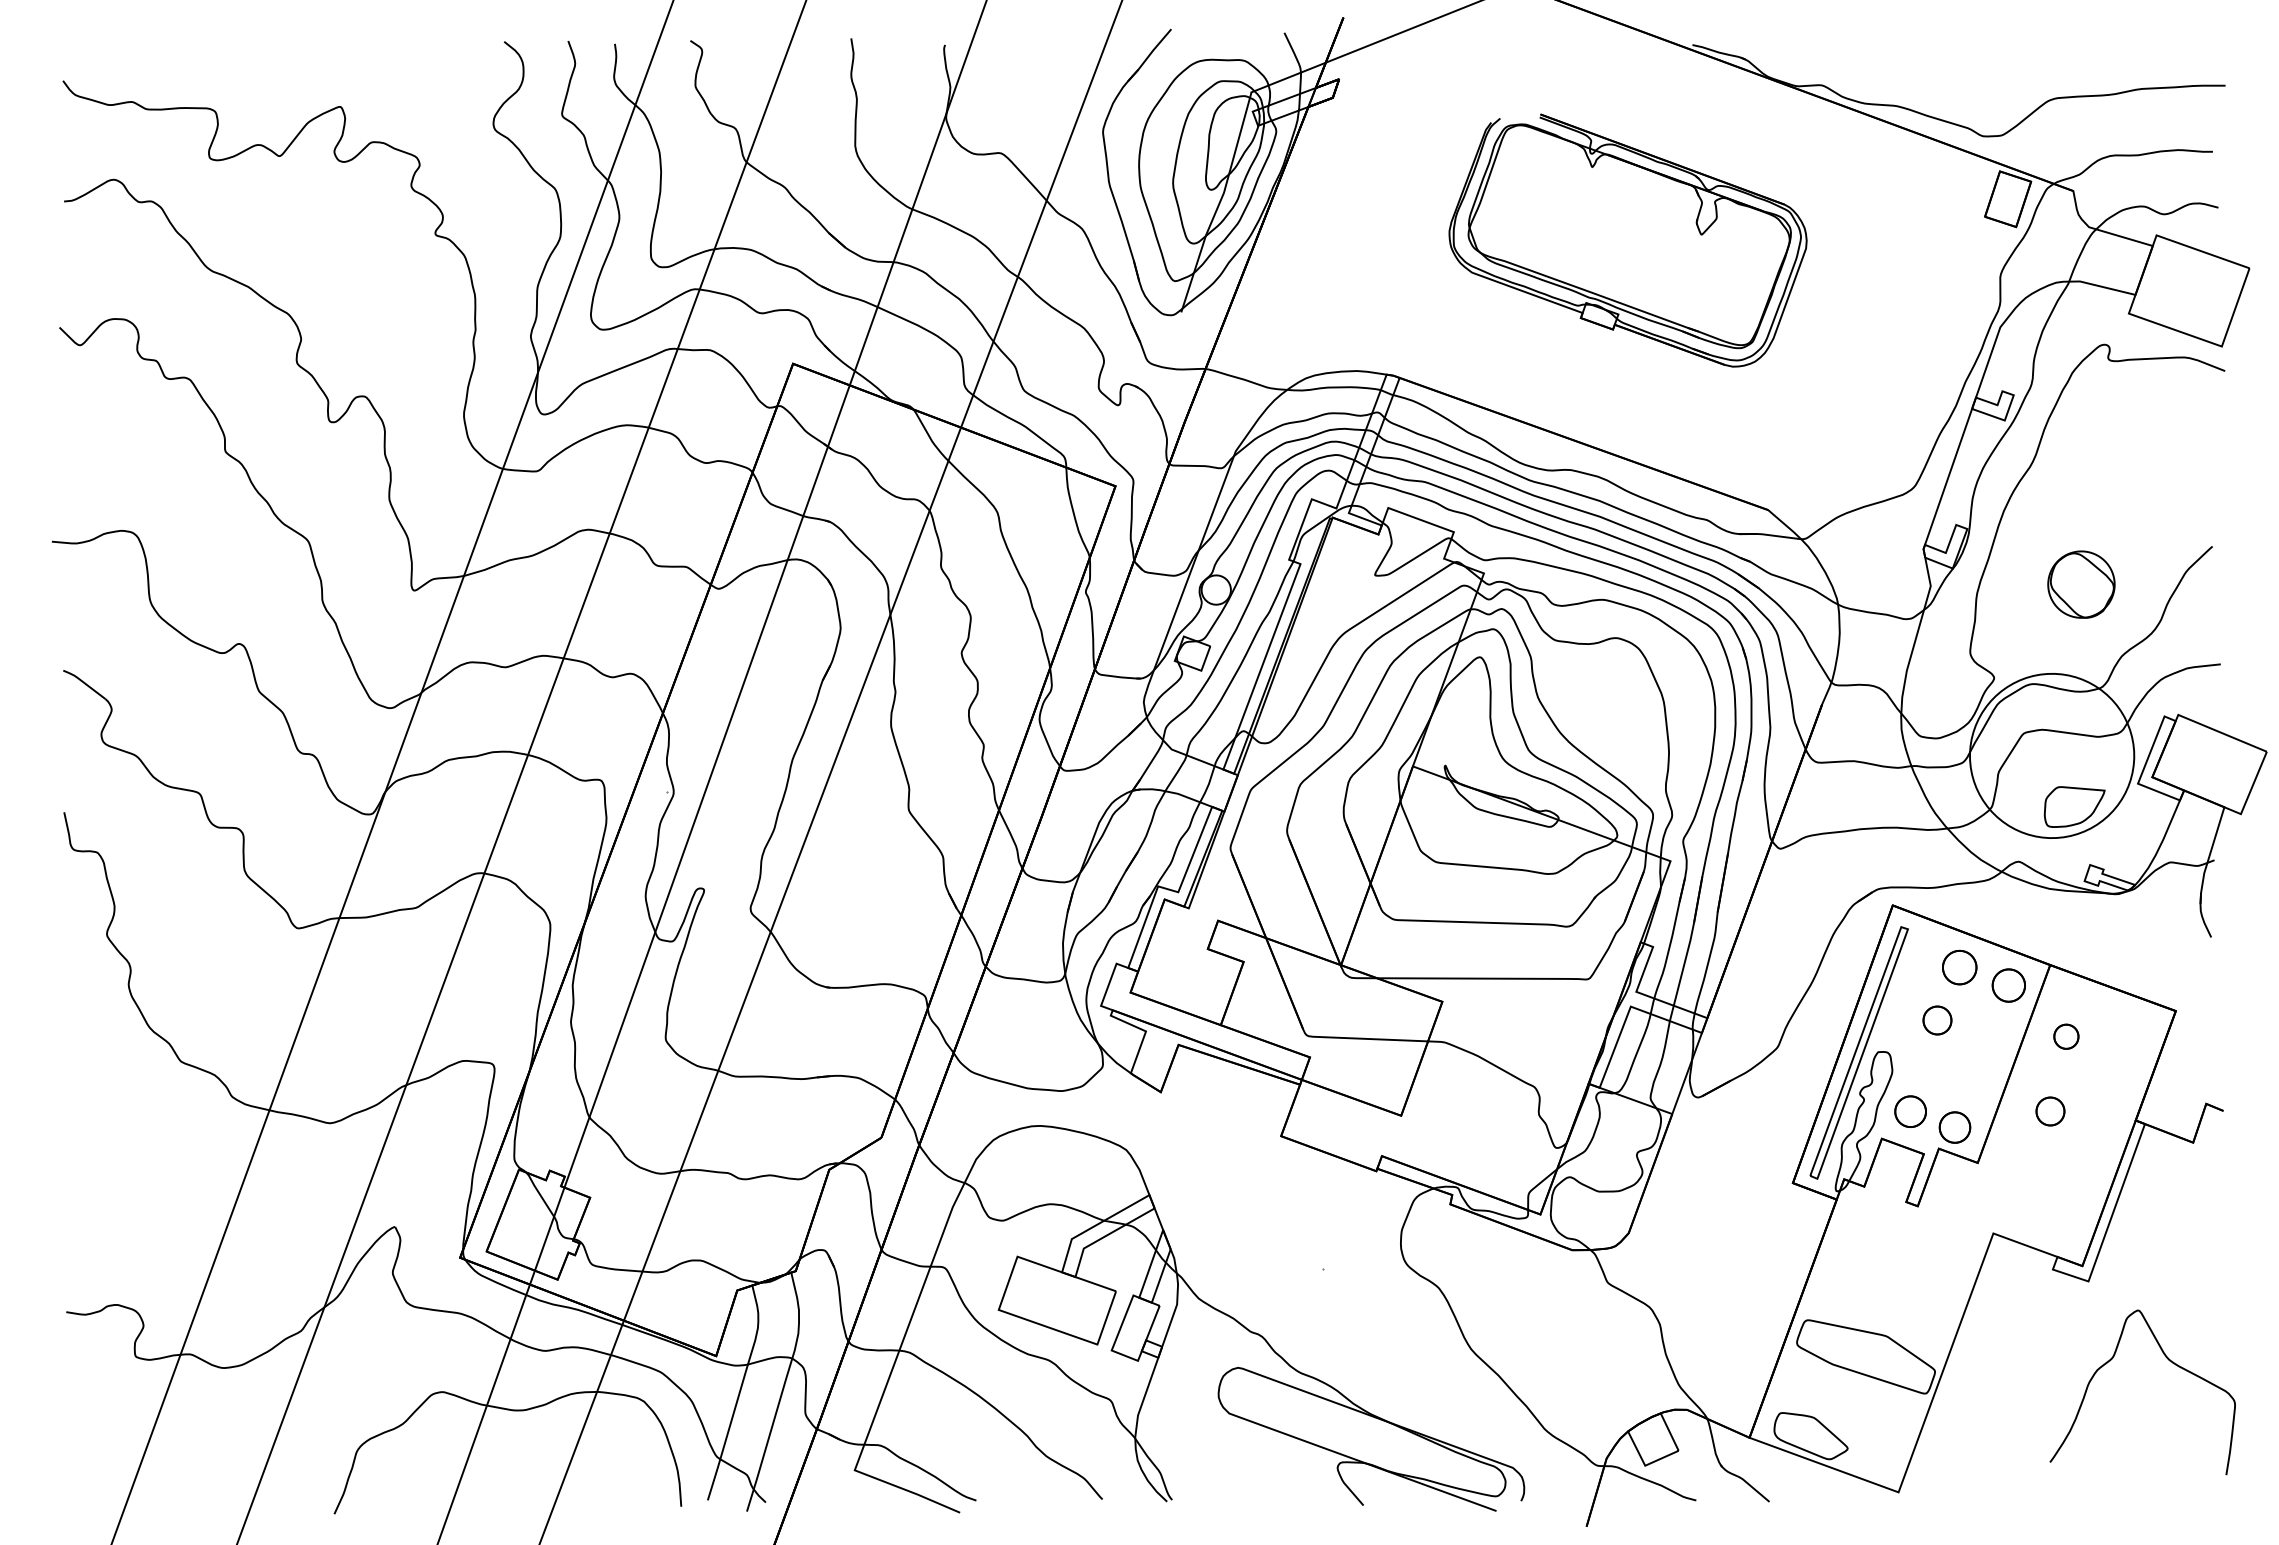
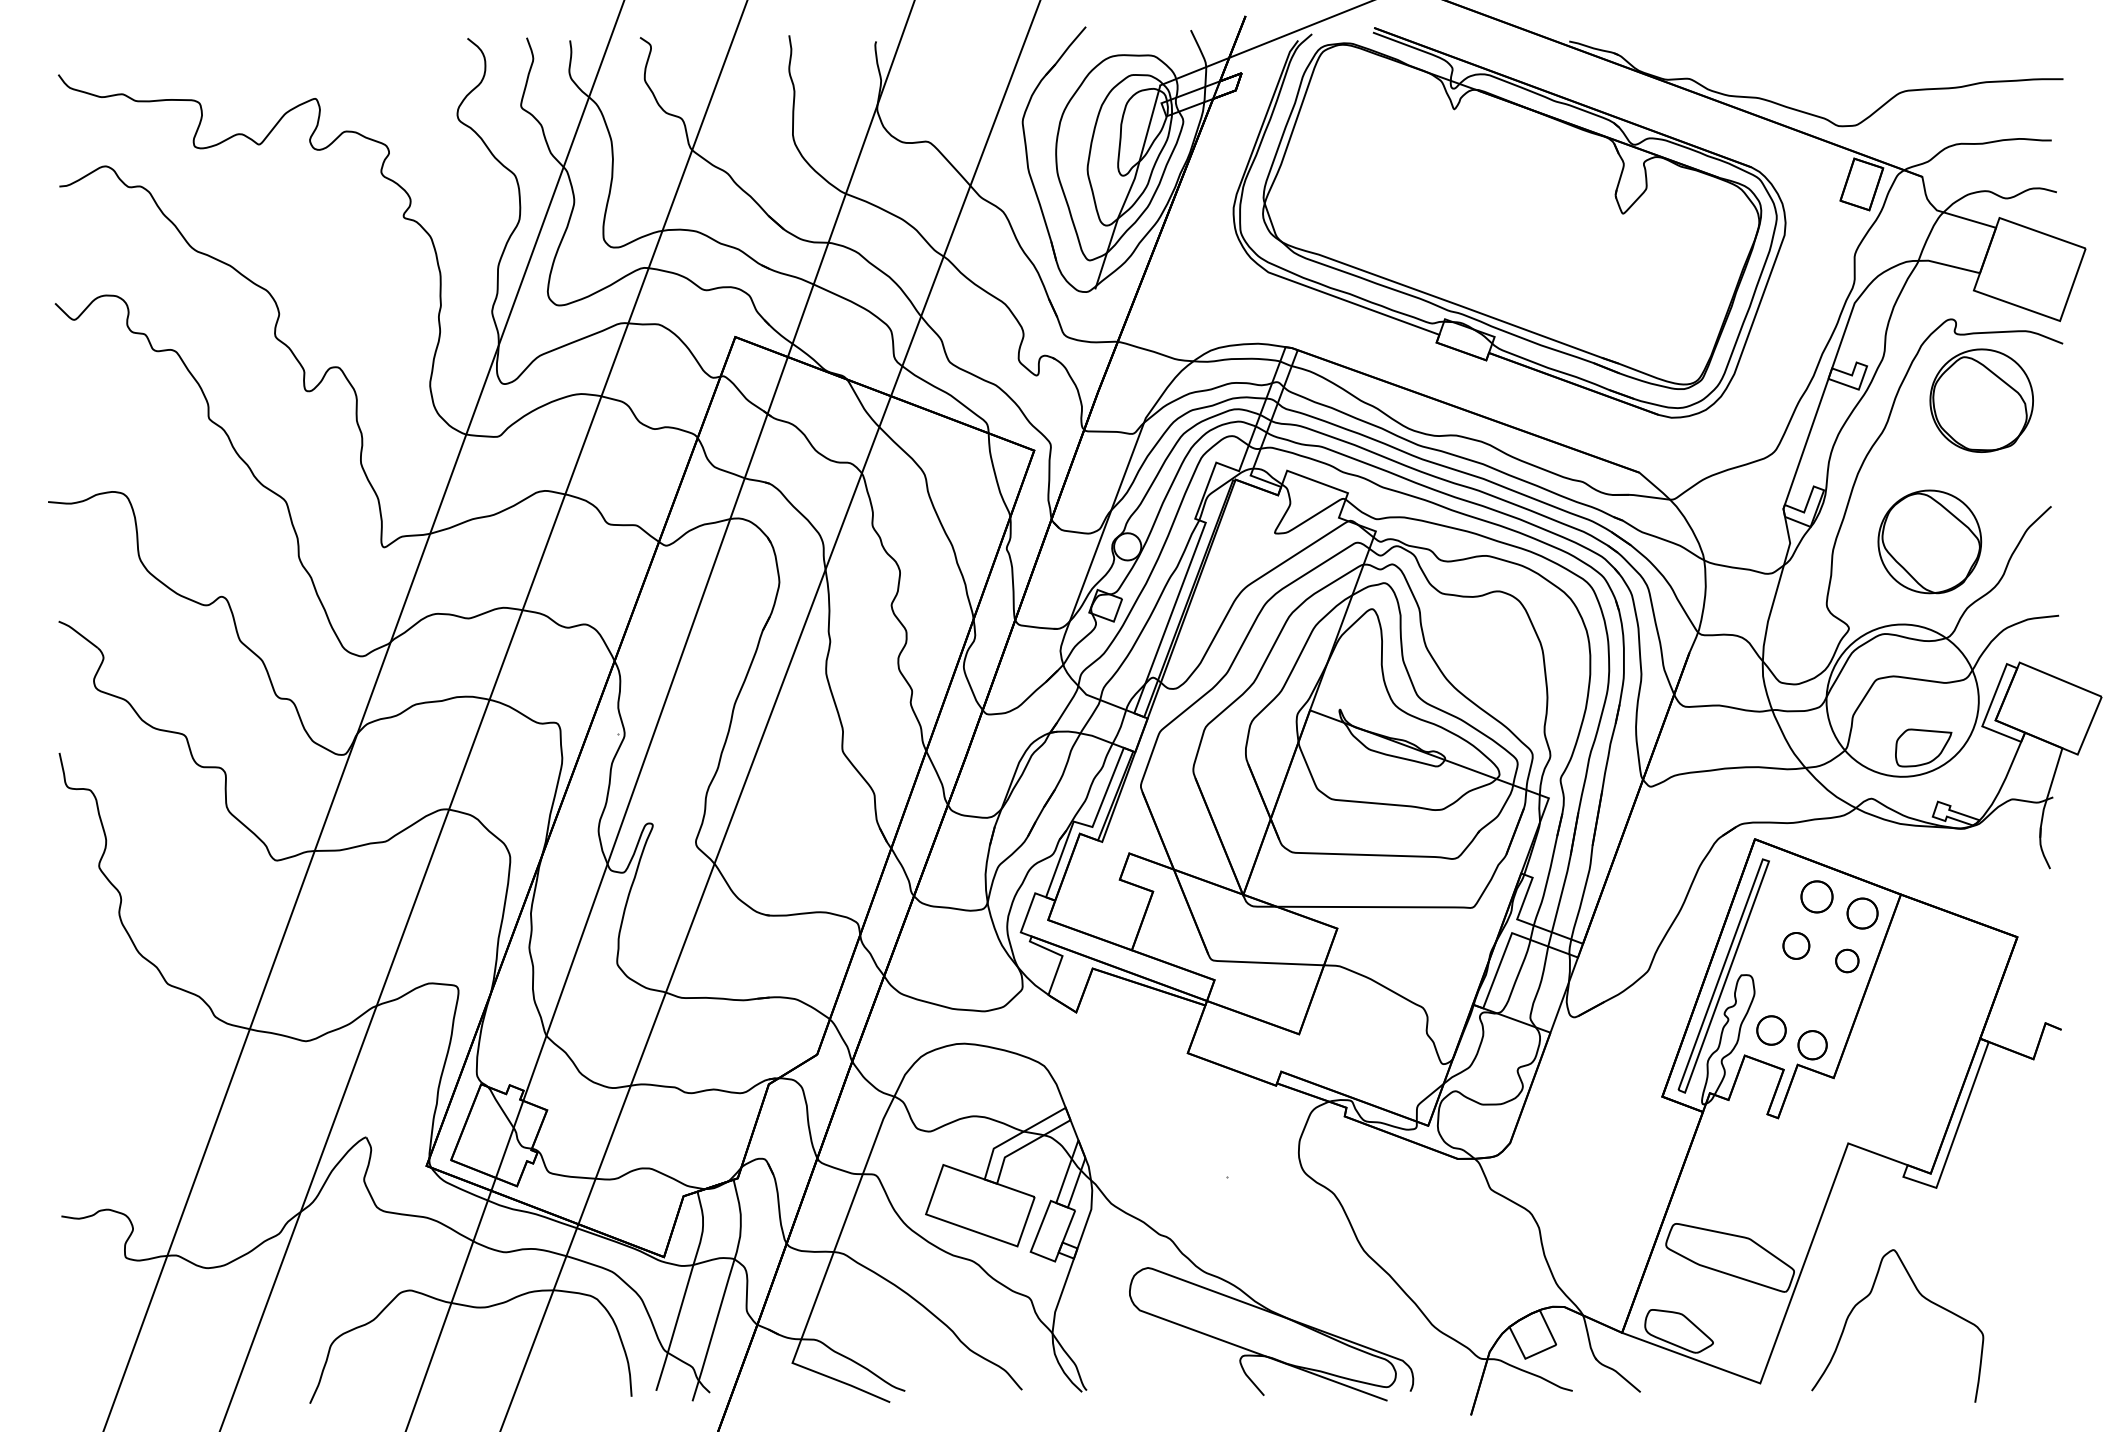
part: (1627, 240) -> (1508, 222), size x1.67
part: (2137, 432) -> (1981, 400), added
part: (2081, 584) -> (1929, 541), size x1.67
part: (2066, 1036) -> (1847, 960), moved
part: (2050, 1111) -> (1901, 1030), removed
curve: (2169, 1361) -> (1922, 1297), moved

